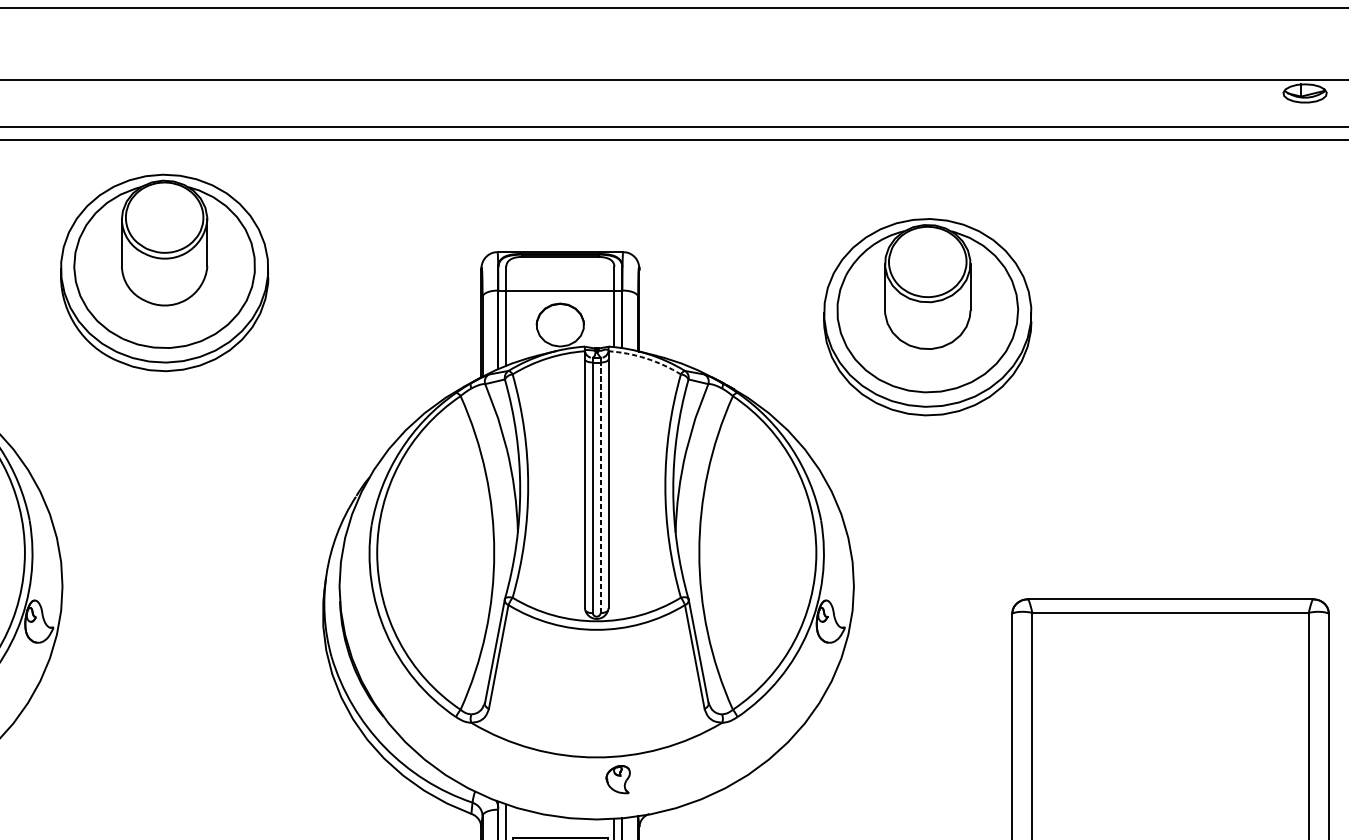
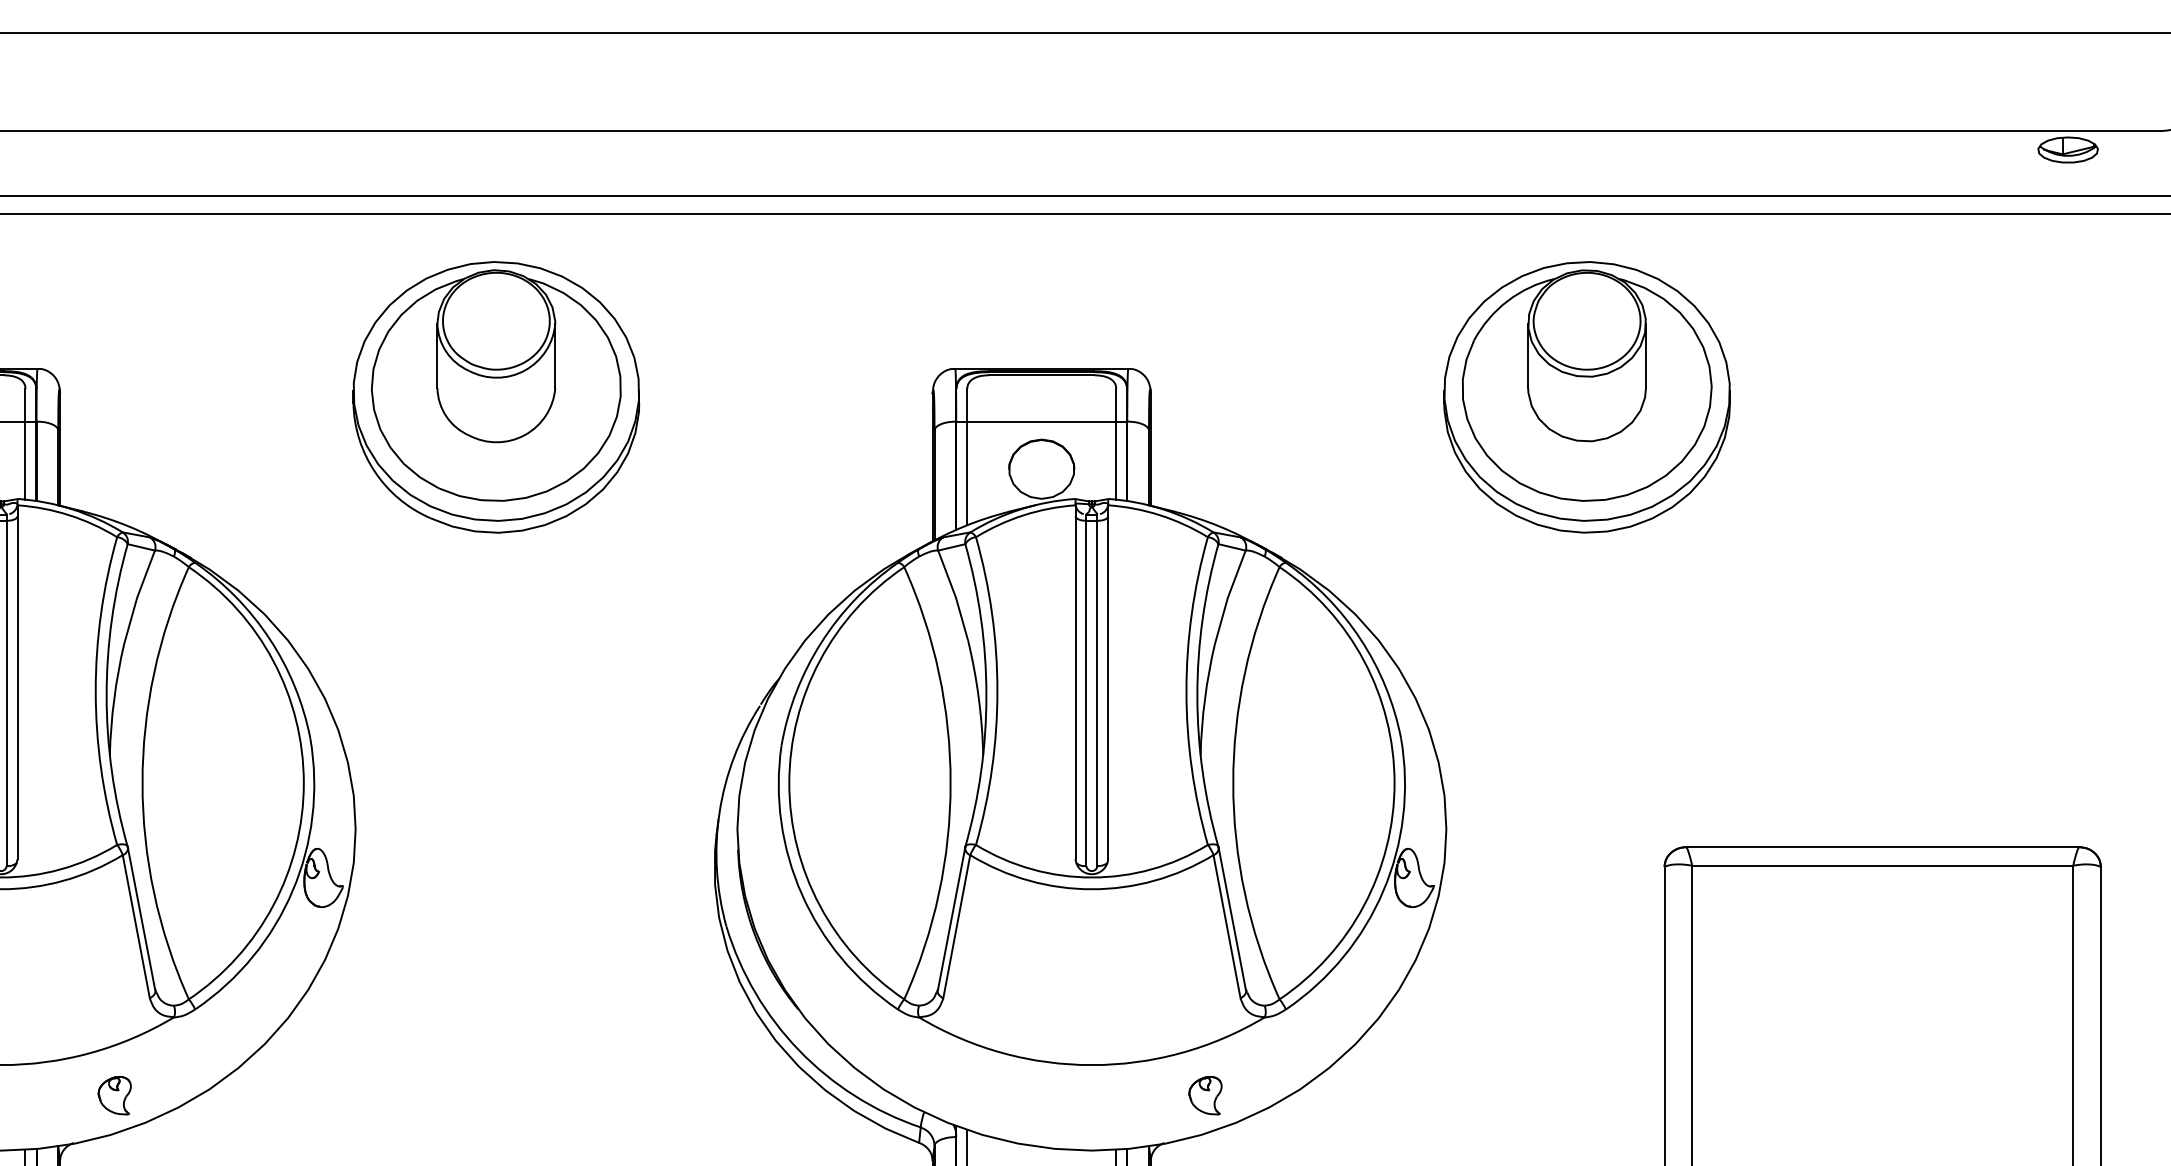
part: (927, 317) -> (1586, 397), moved
arc: (646, 358) -> (1160, 515), dashed -> solid
line: (600, 487) -> (1097, 693), dashed -> solid
part: (618, 779) -> (1205, 1095), moved

